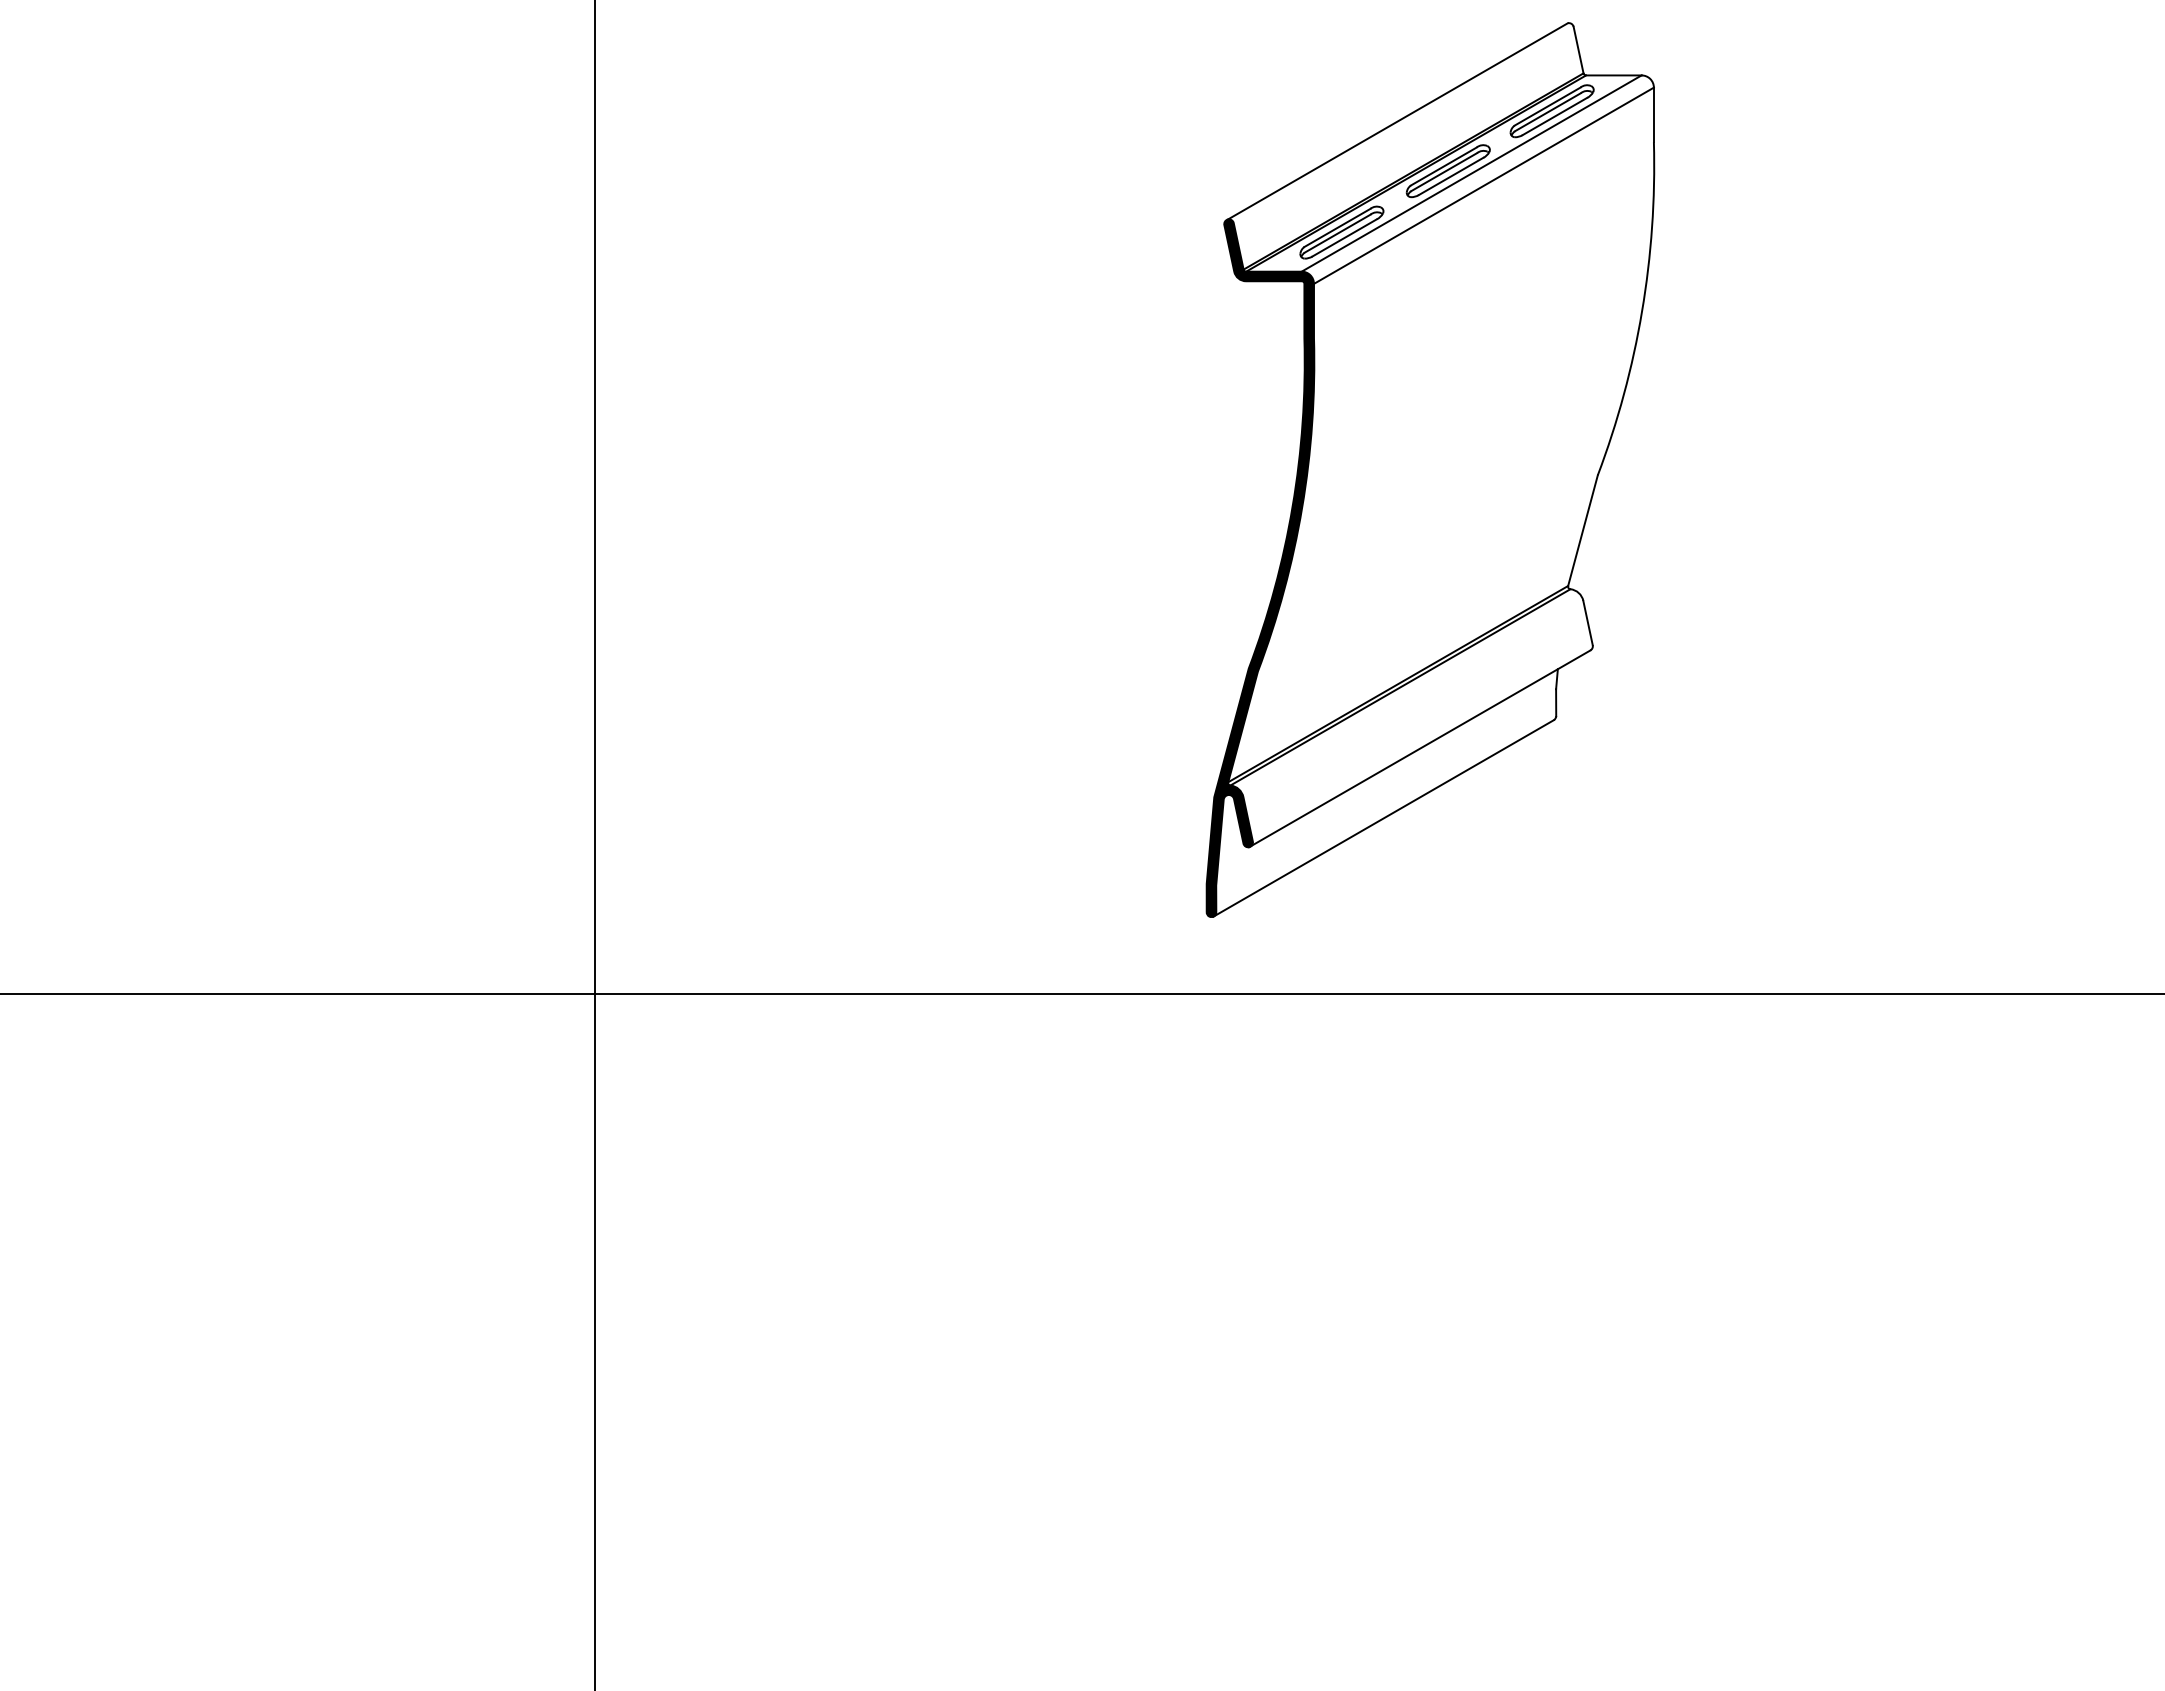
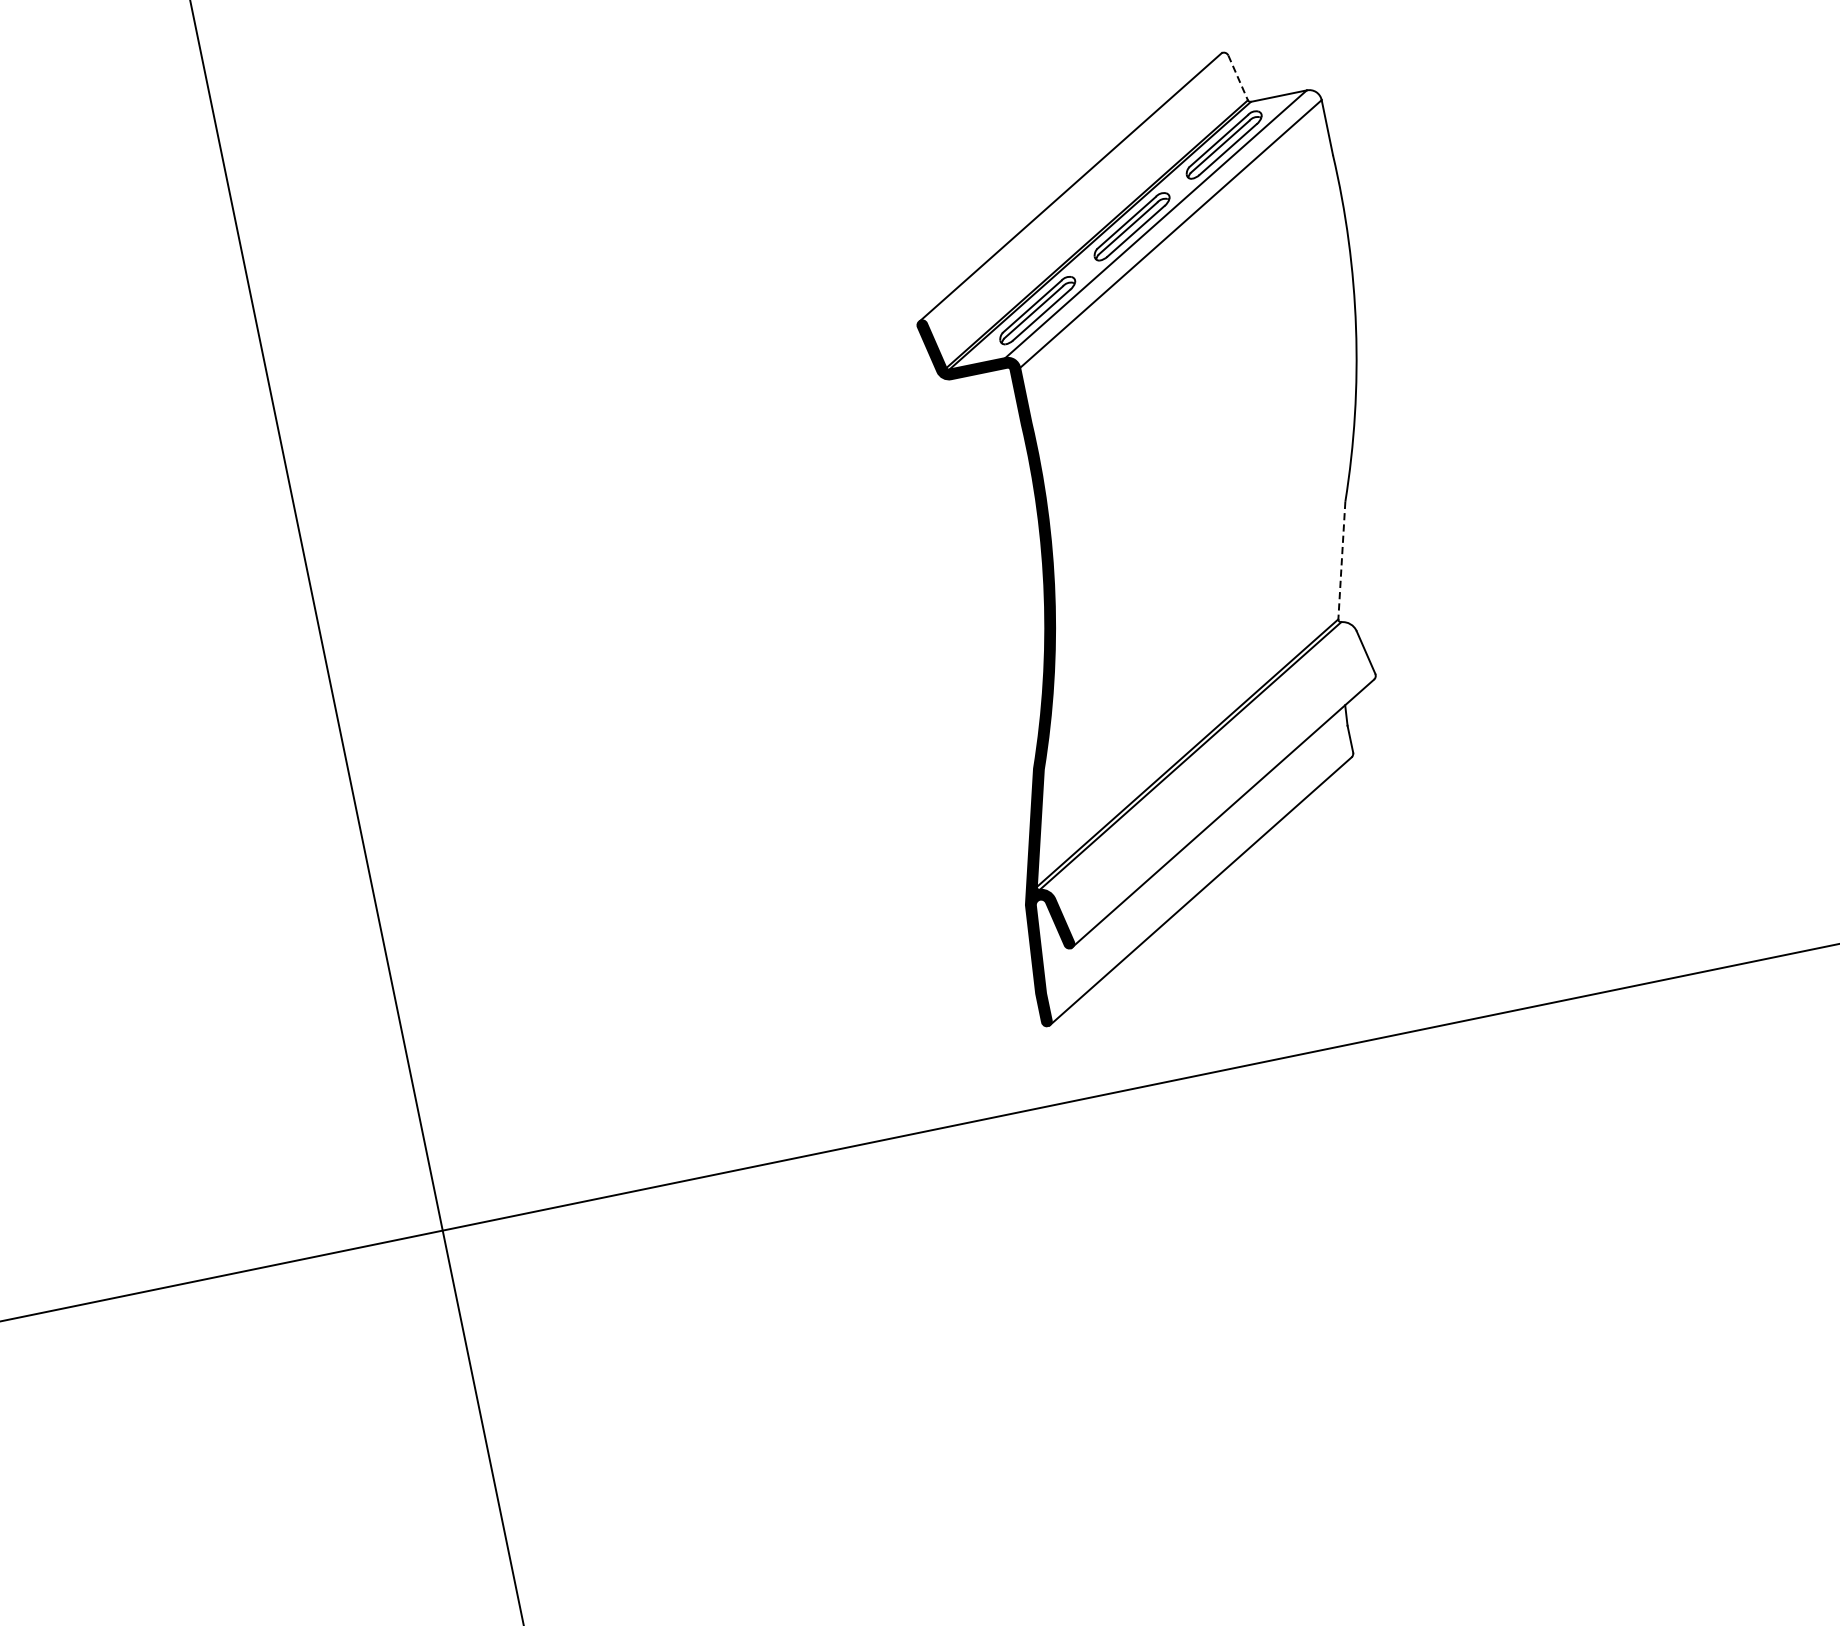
line: (1578, 50) -> (1238, 78), solid -> dashed
line: (1582, 531) -> (1341, 561), solid -> dashed

